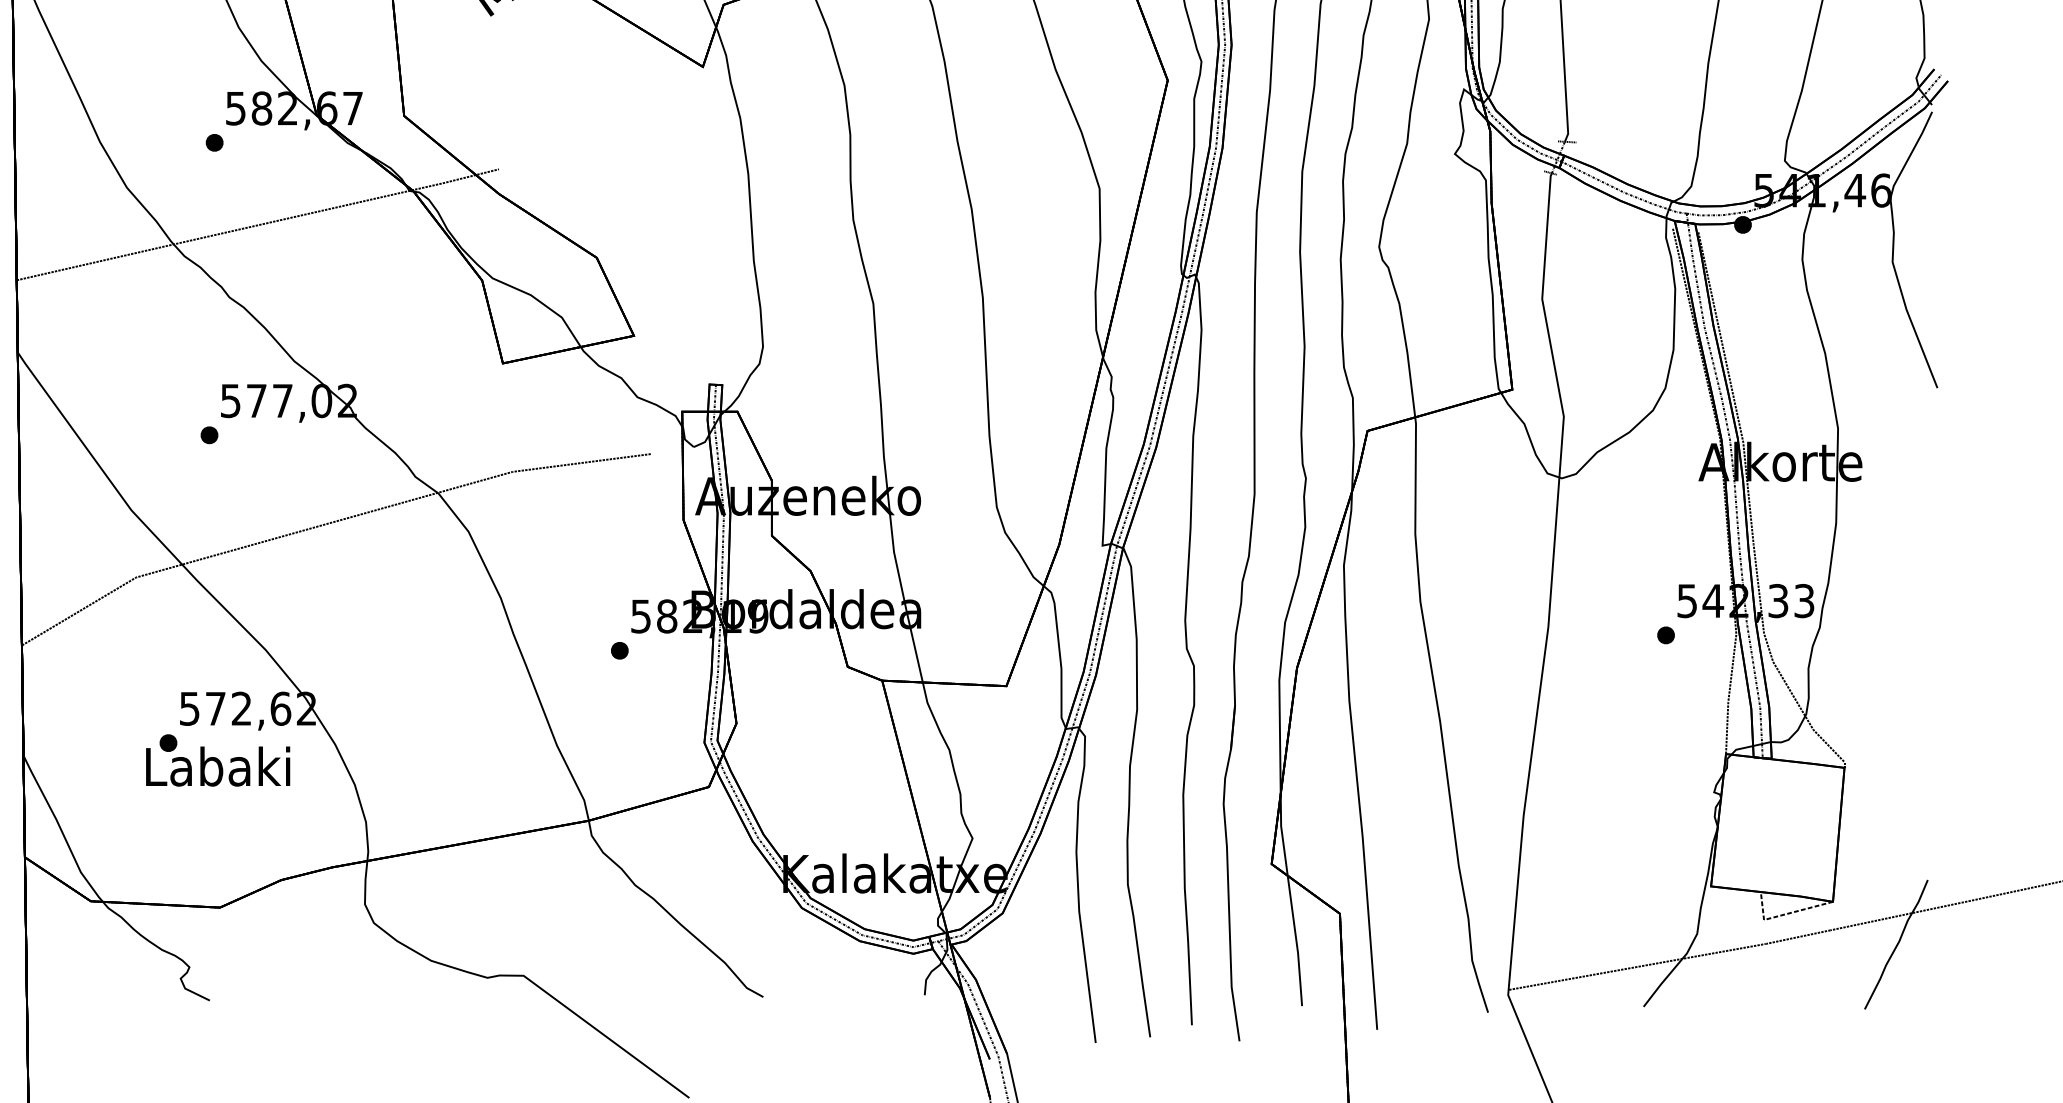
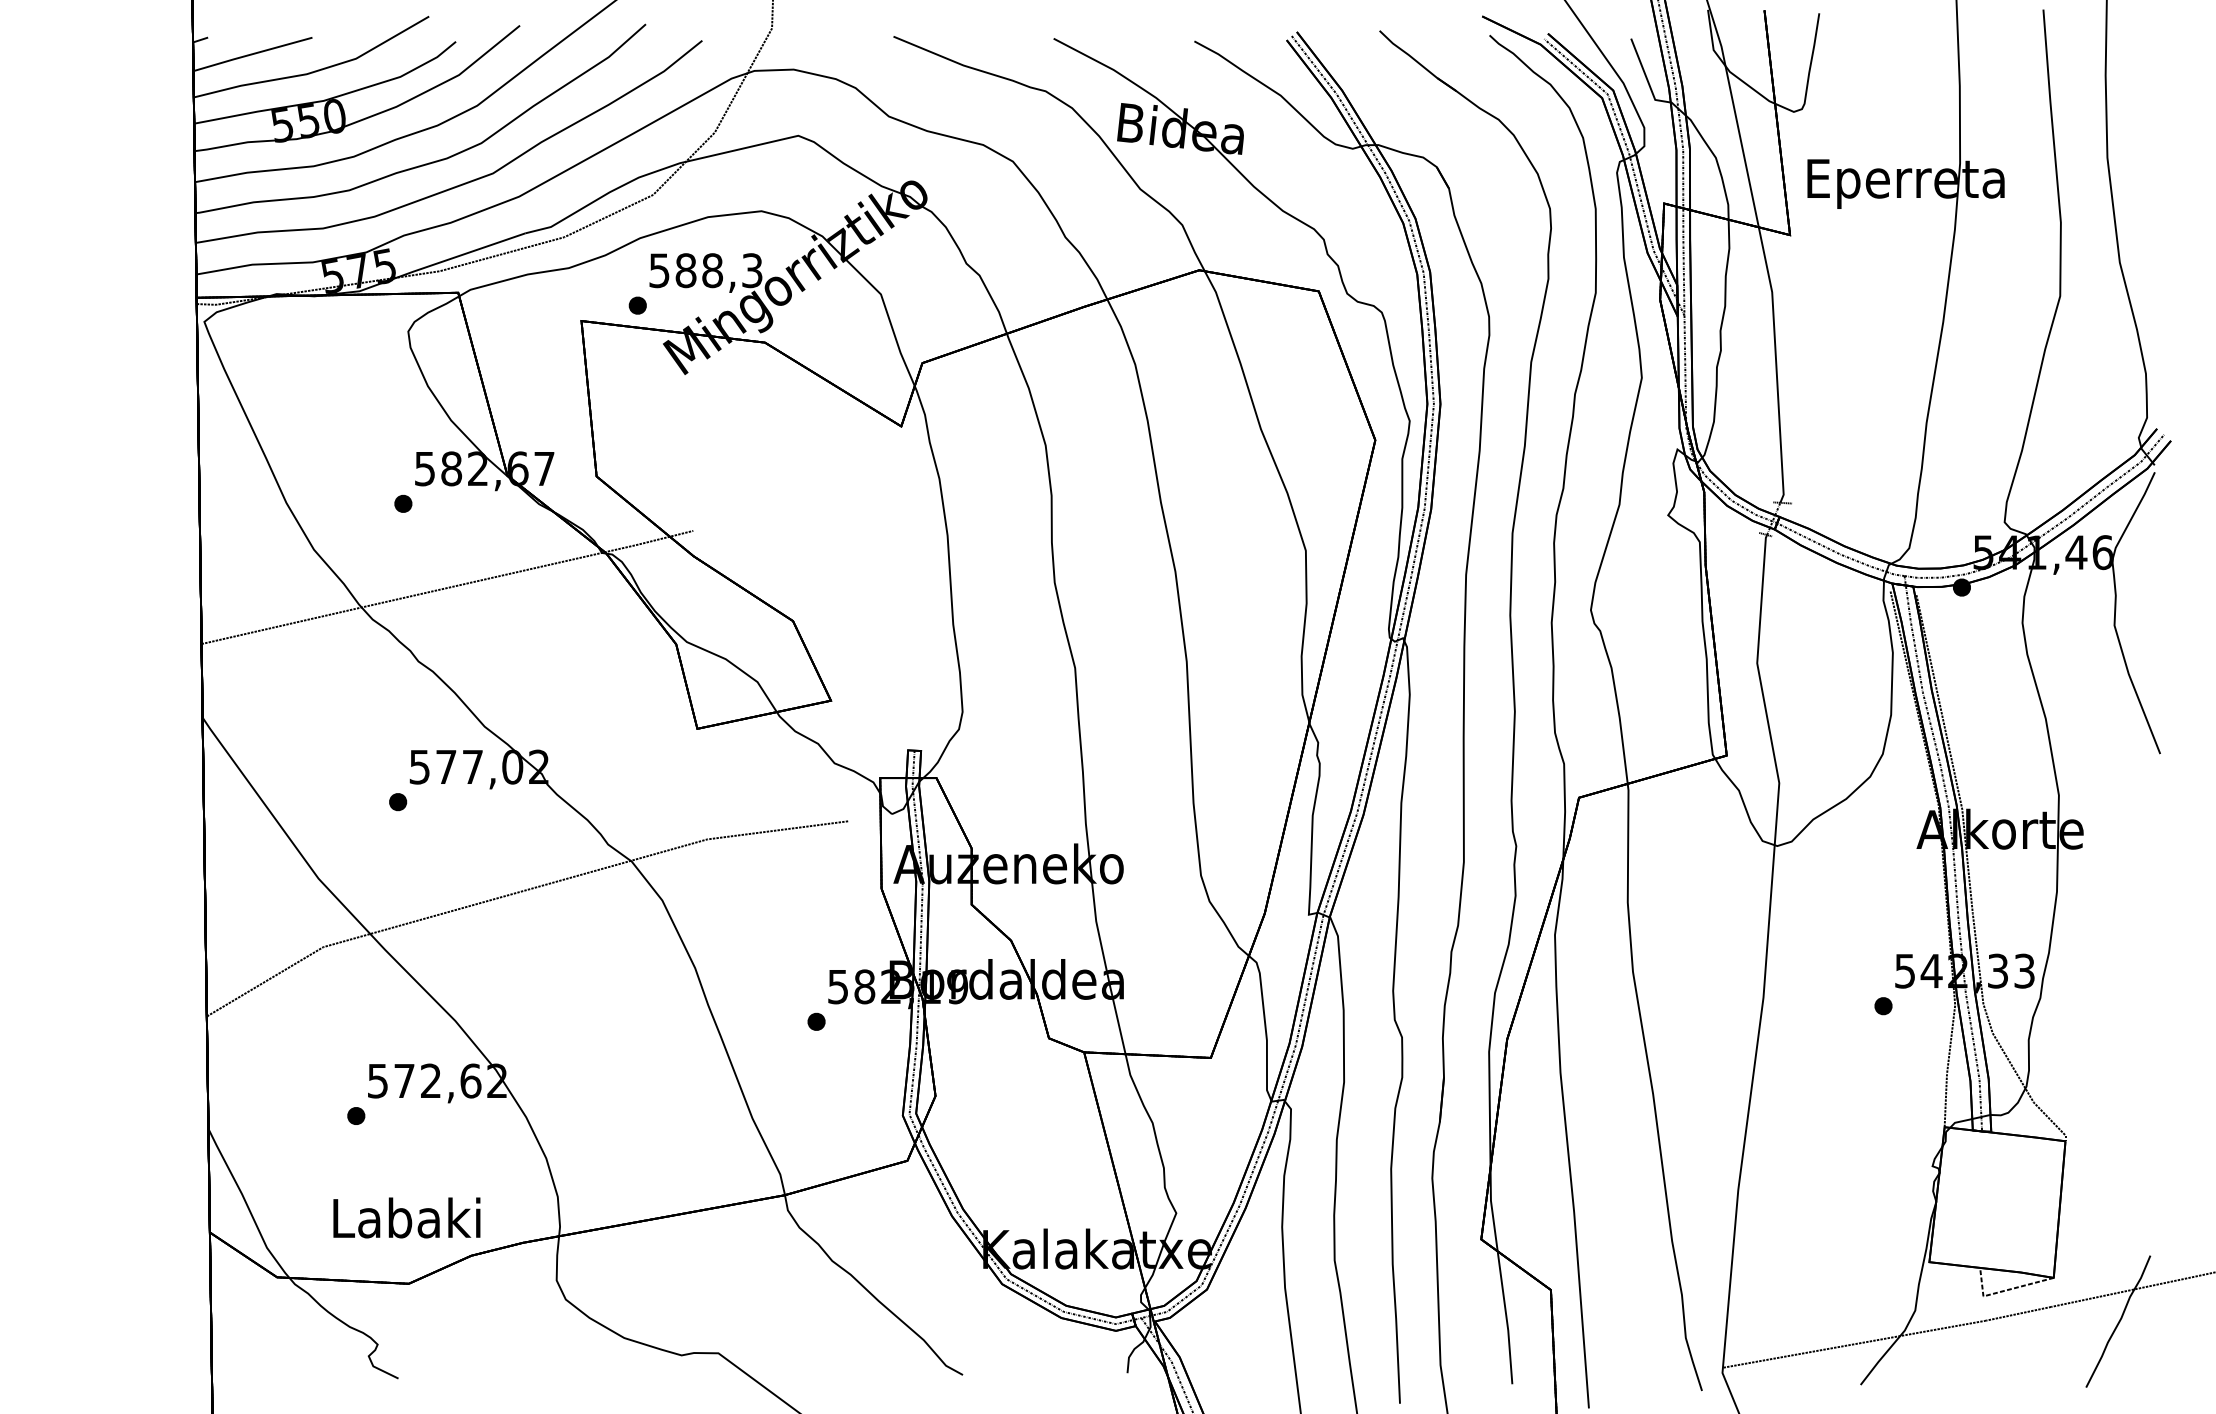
text: (217, 766) -> (406, 1217), moved

